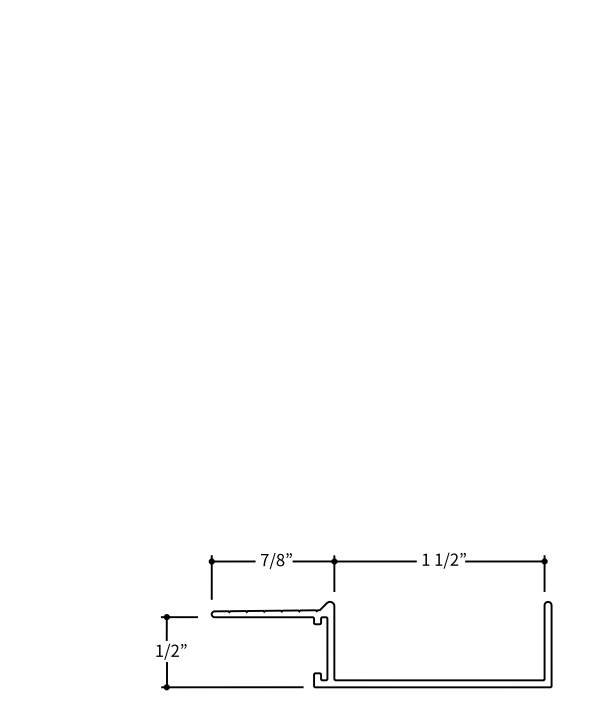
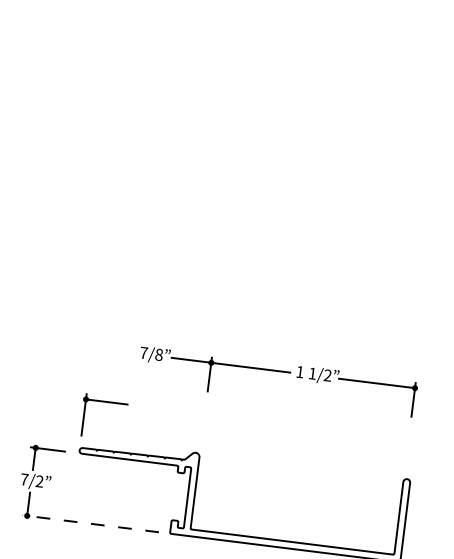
part: (404, 562) -> (279, 372), moved
text: (159, 650) -> (24, 479), 1/2 -> 7/2
line: (231, 687) -> (89, 523), solid -> dashed

